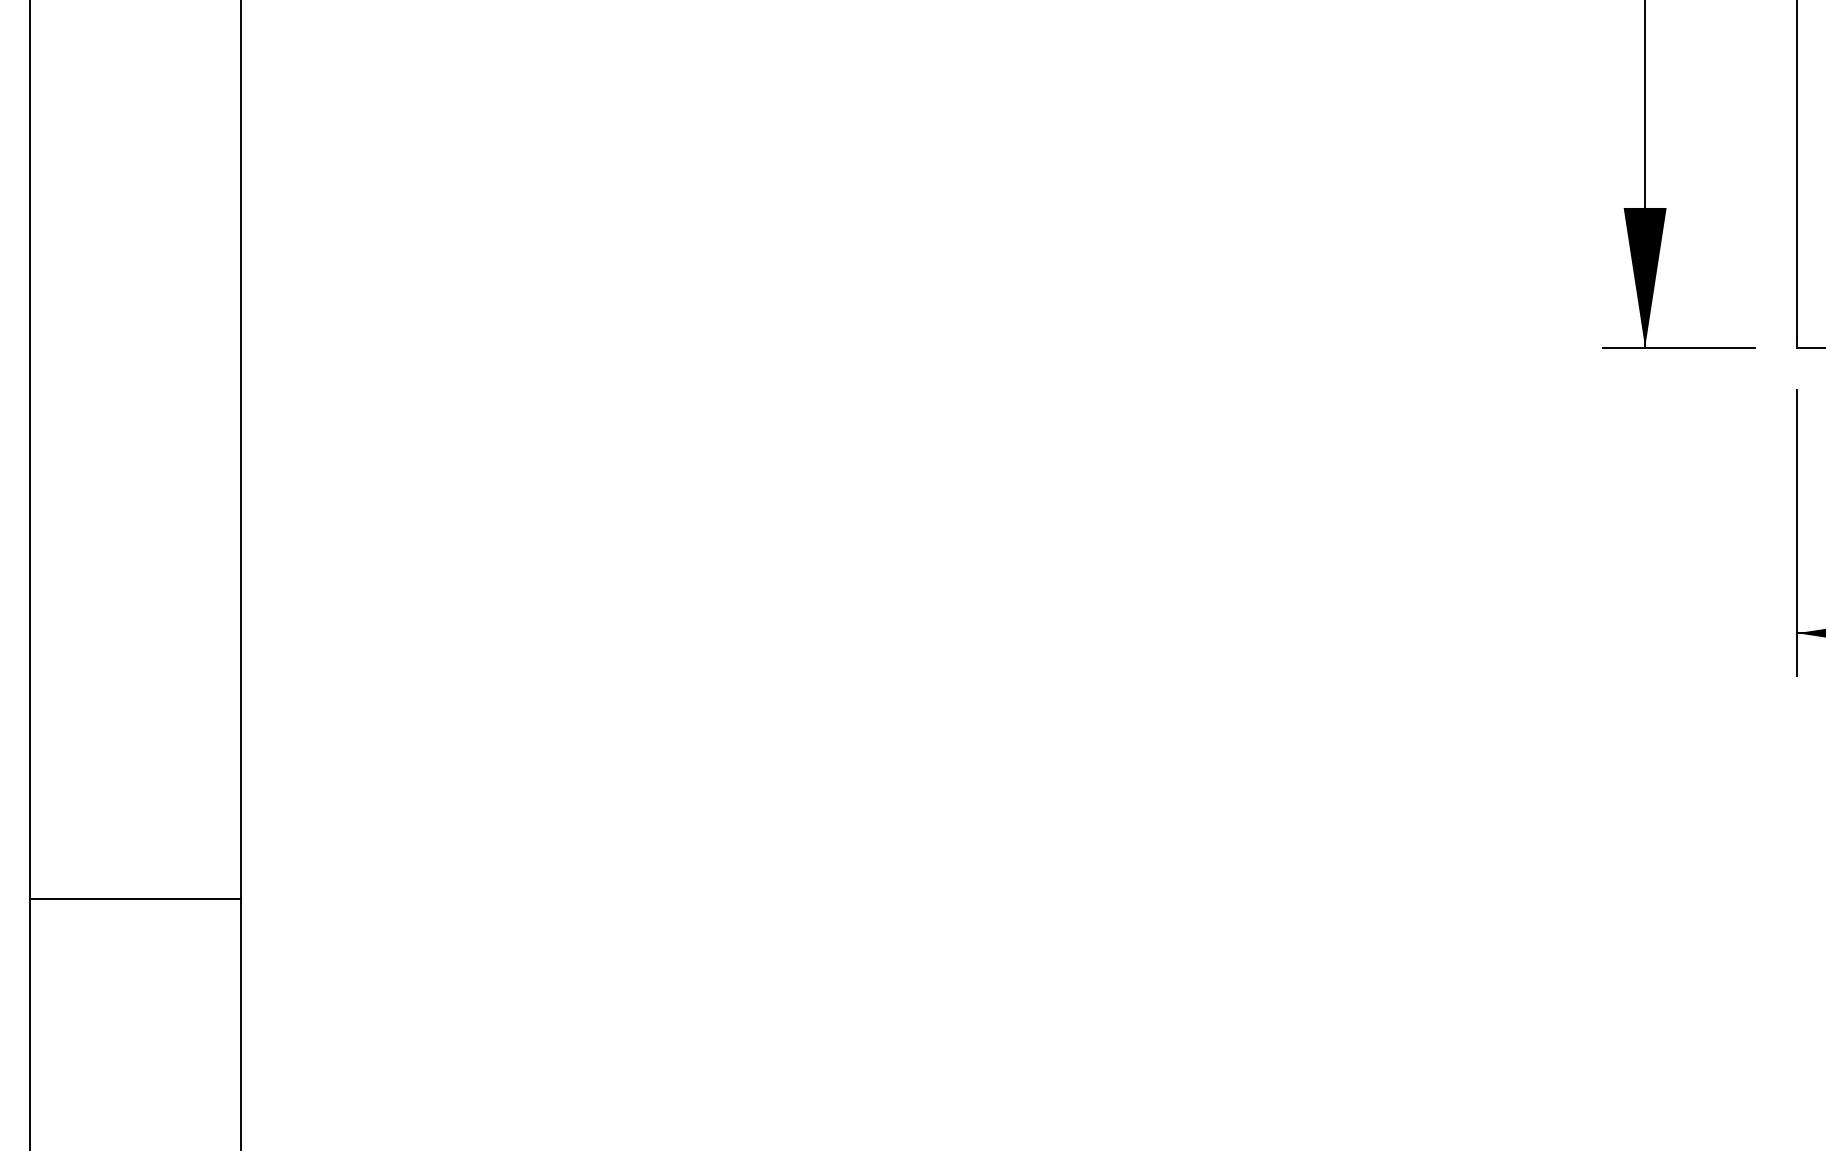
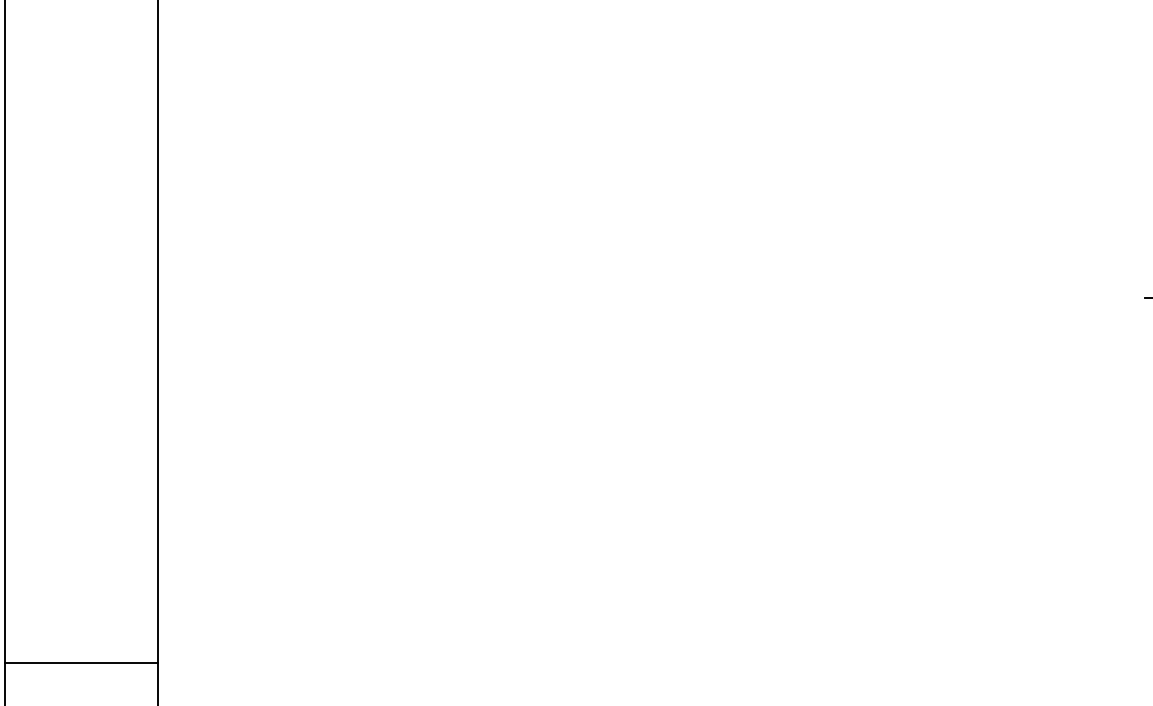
line: (135, 899) -> (81, 662), moved

